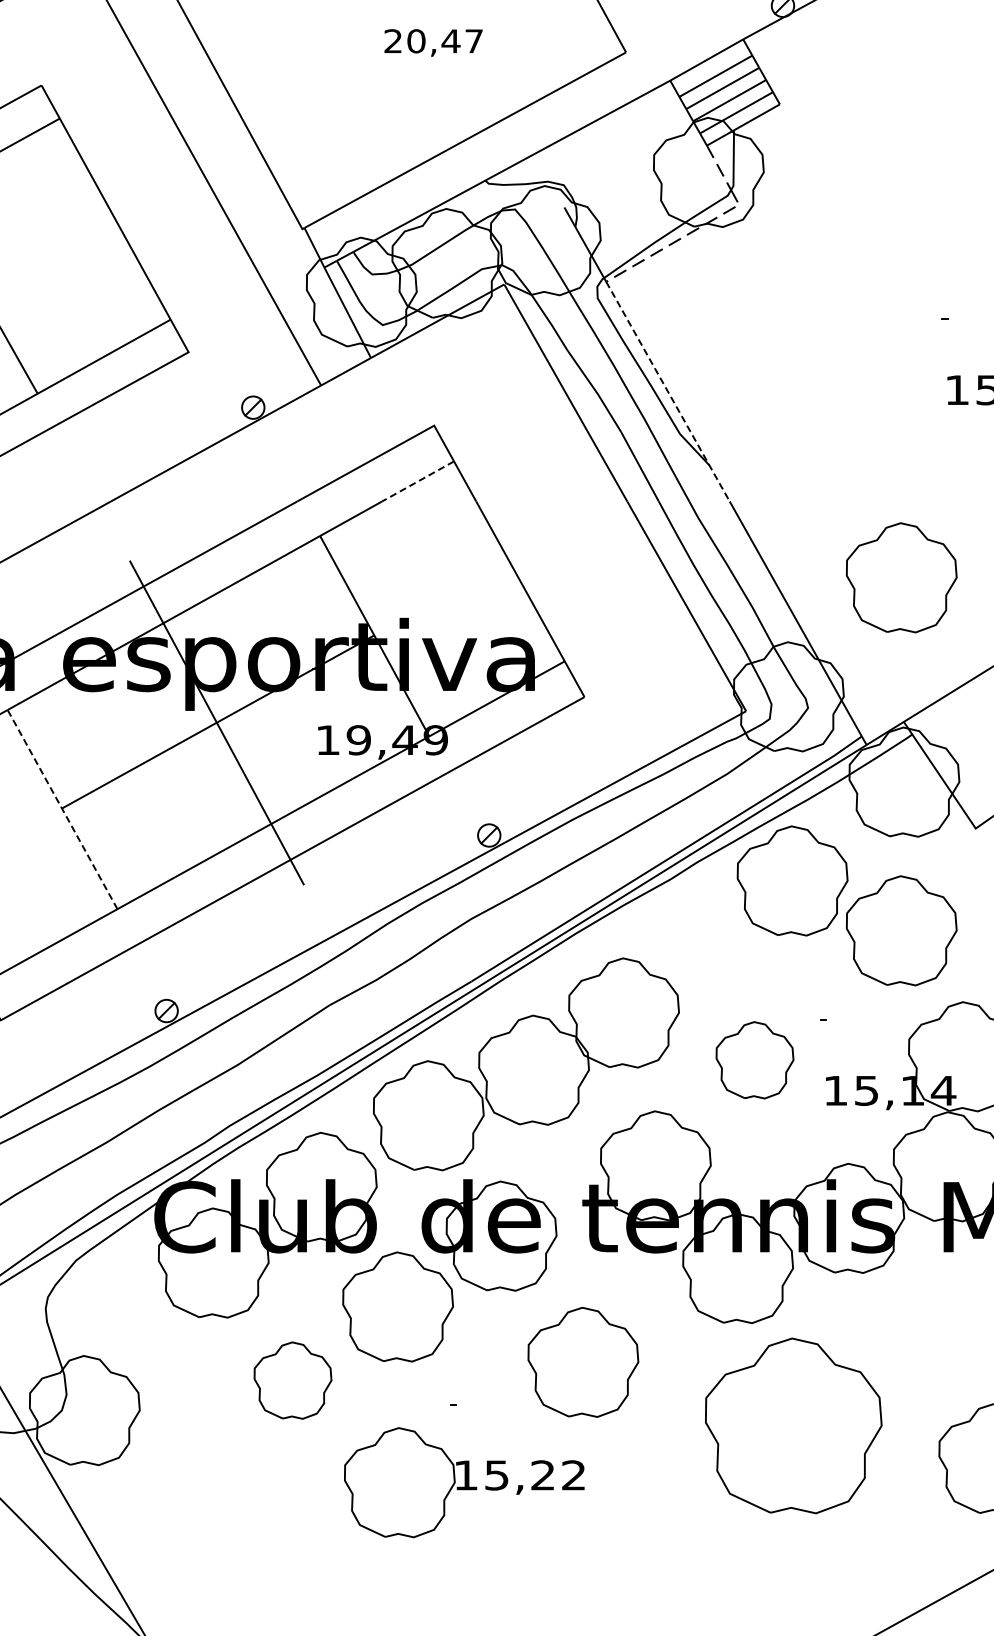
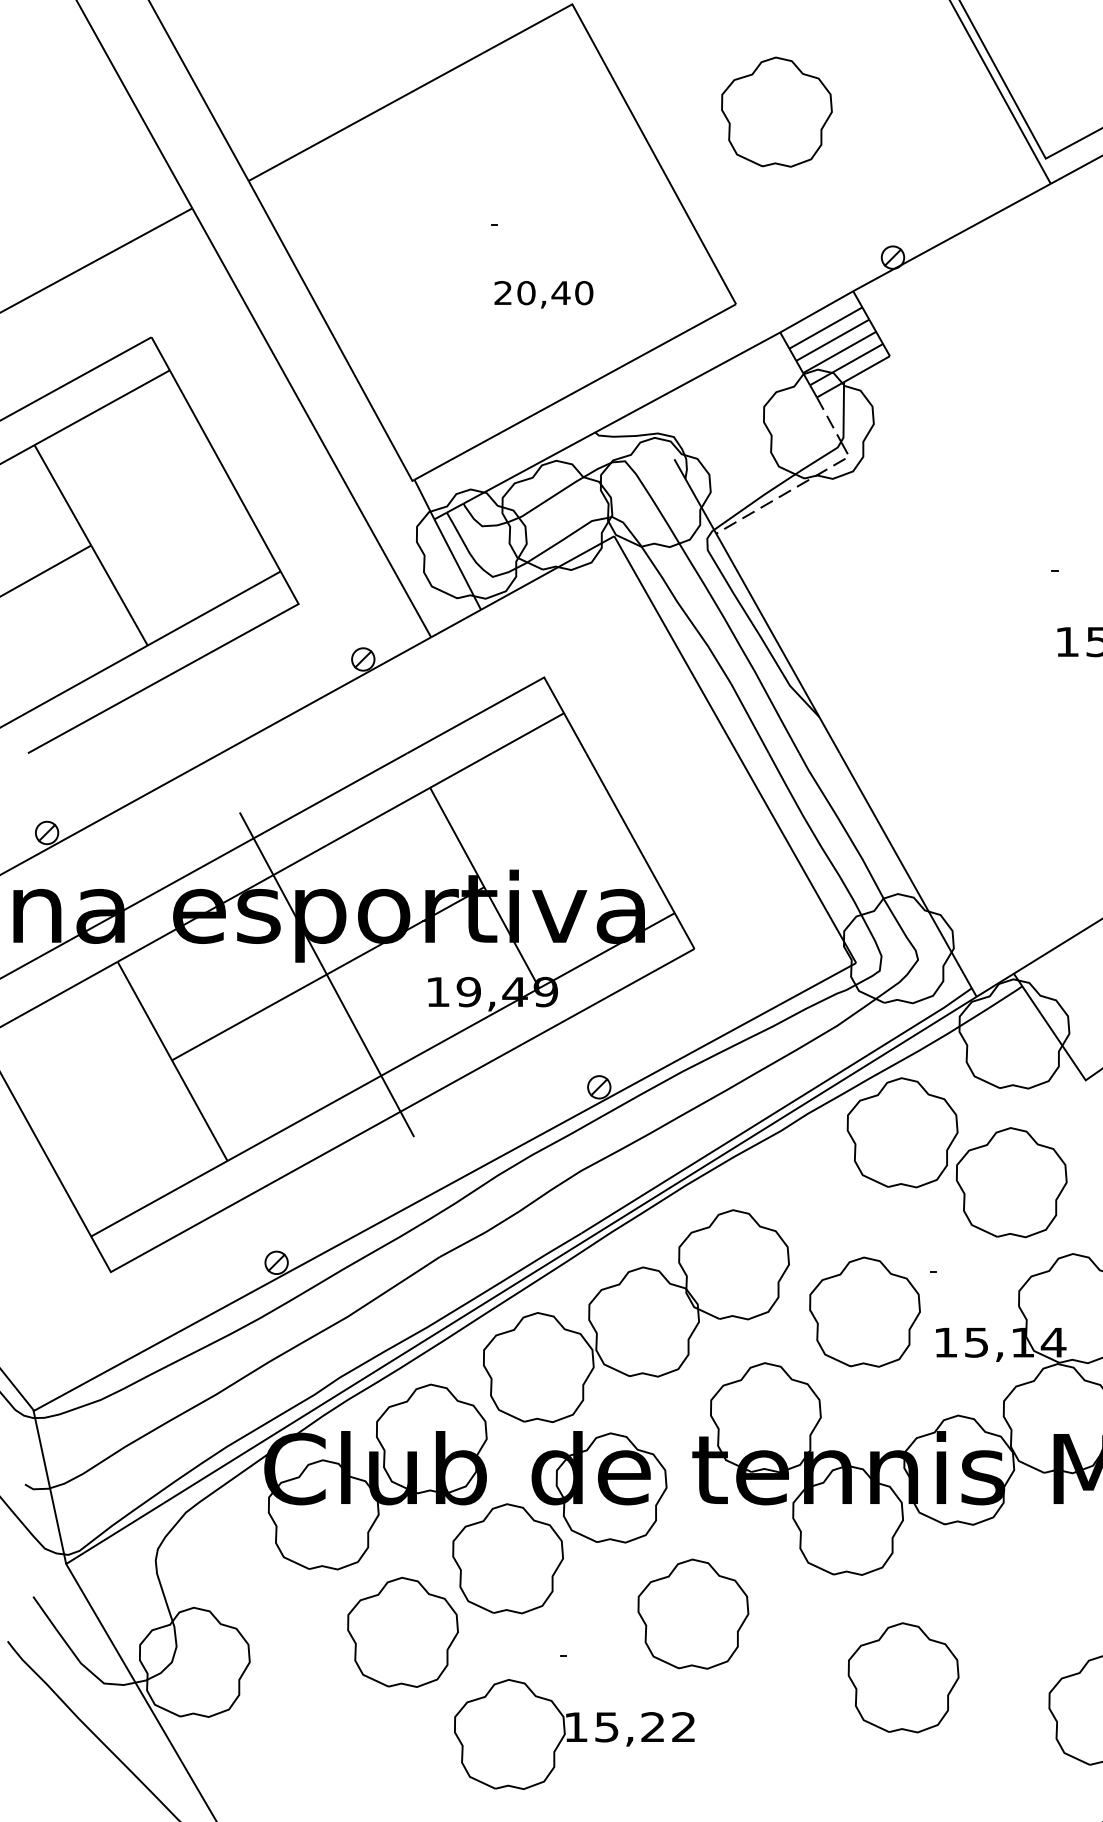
text: (474, 41) -> (584, 293), 20,47 -> 20,40
line: (668, 391) -> (778, 643), dashed -> solid
line: (417, 481) -> (527, 733), dashed -> solid
part: (901, 577) -> (1011, 829), removed
line: (62, 809) -> (172, 1061), dashed -> solid
part: (754, 1059) -> (864, 1311), size x1.43
part: (292, 1380) -> (402, 1632), size x1.43
part: (793, 1425) -> (903, 1677), size x0.62

